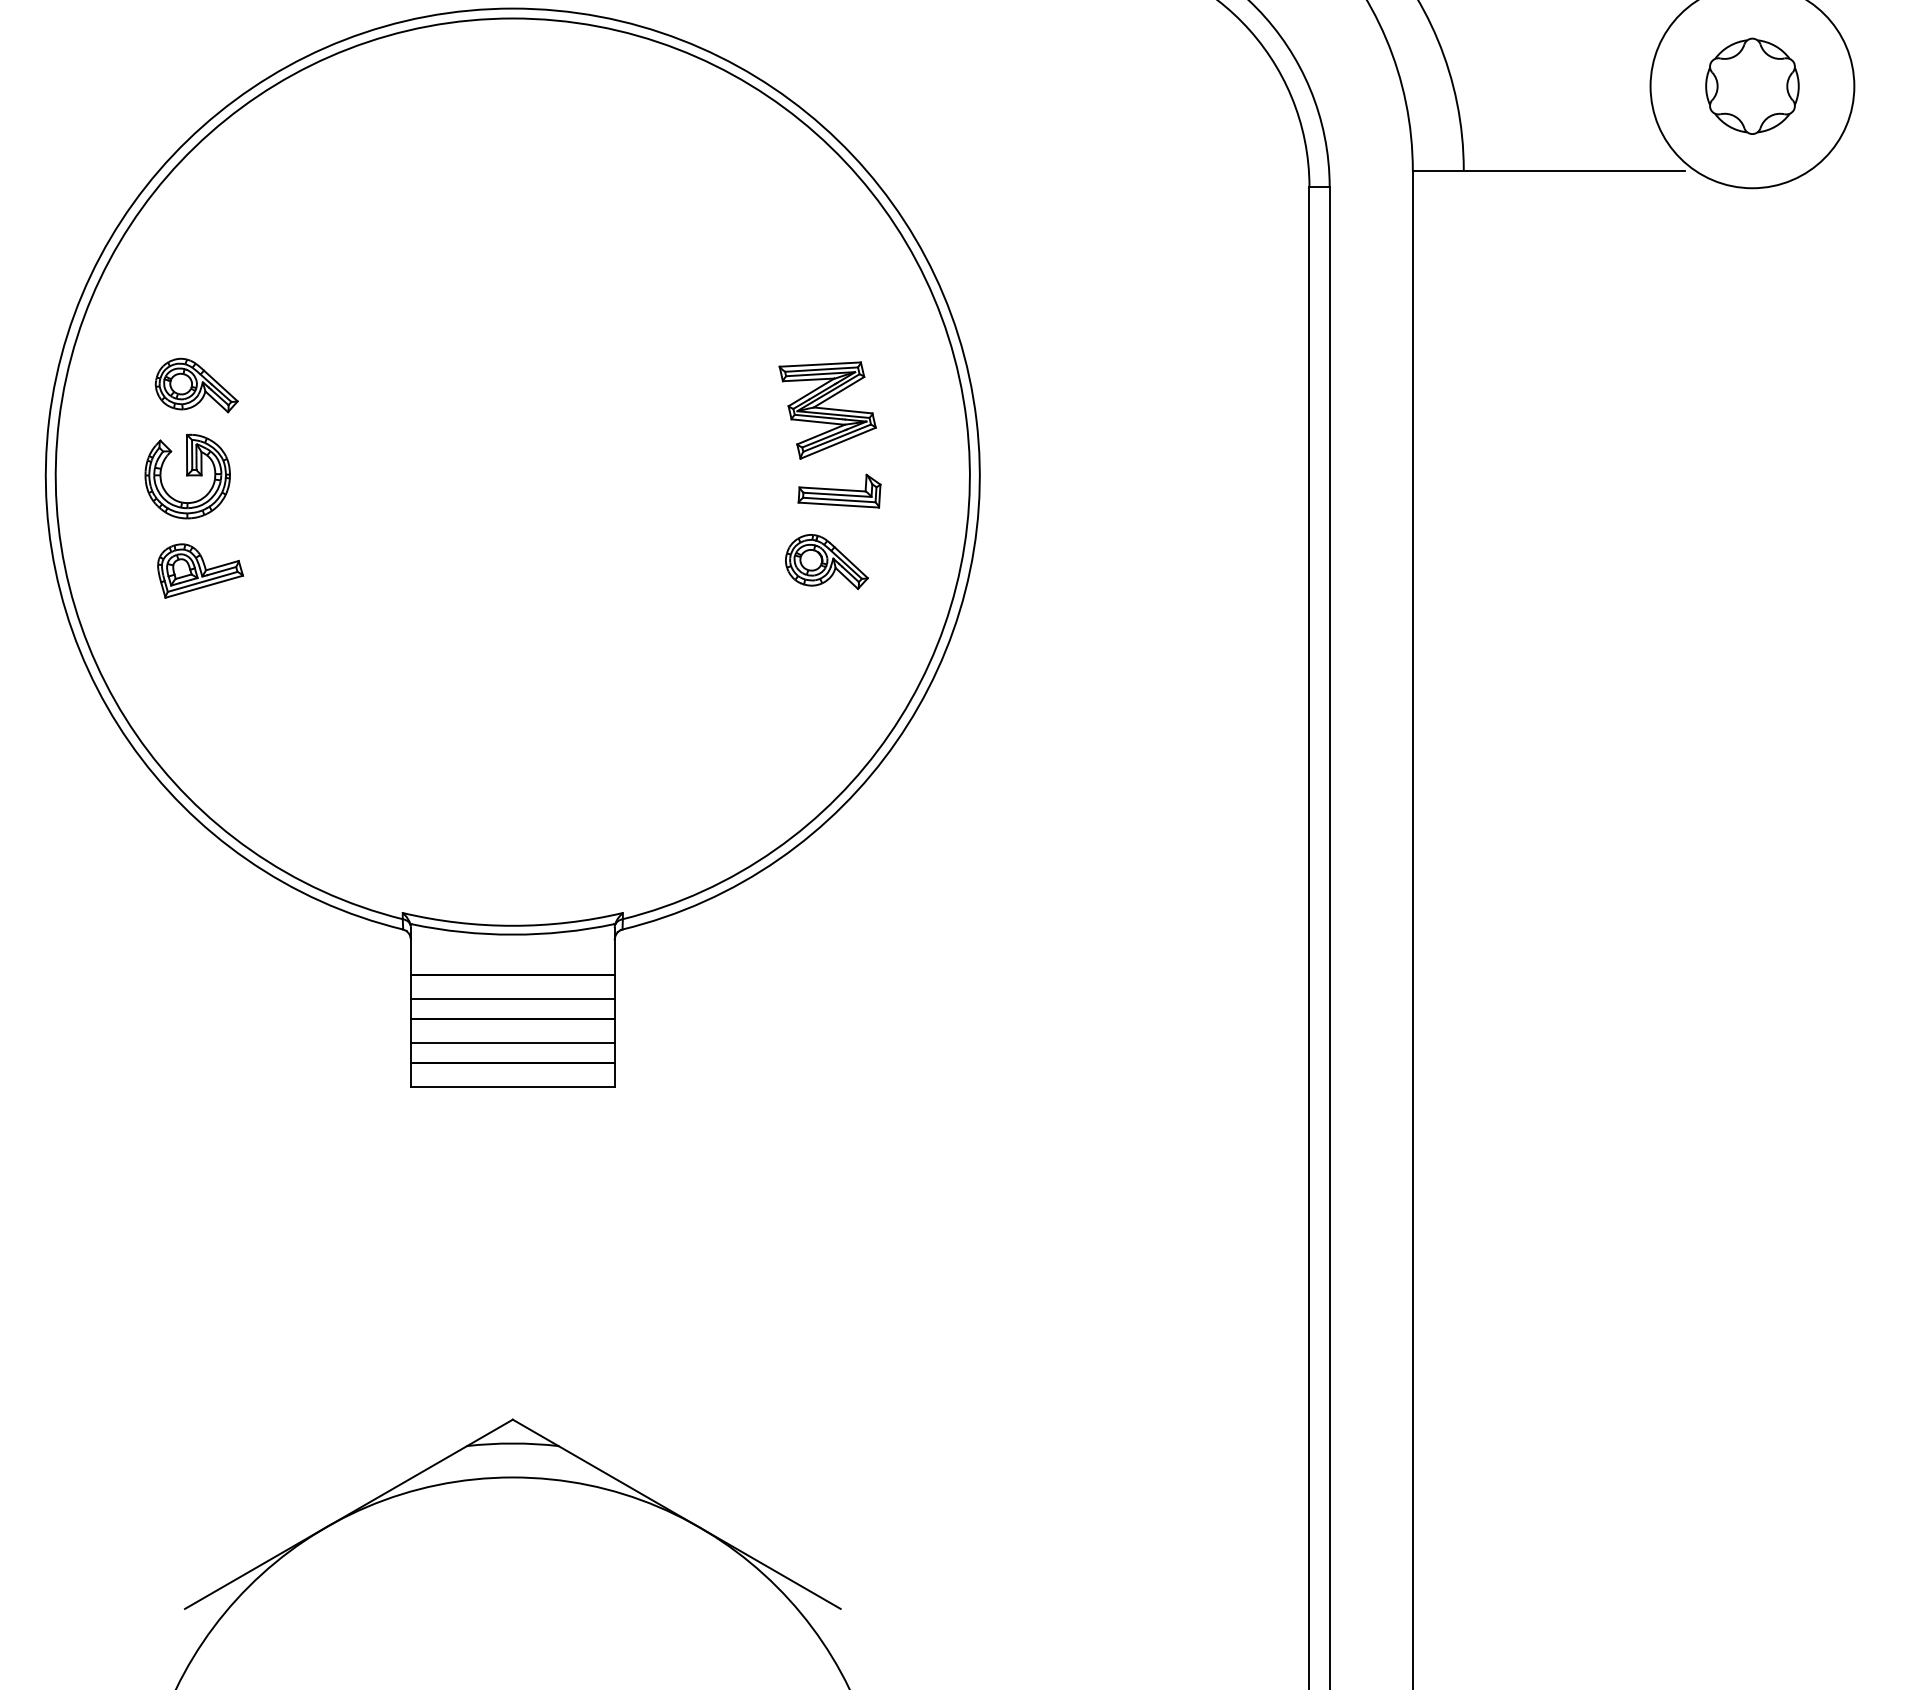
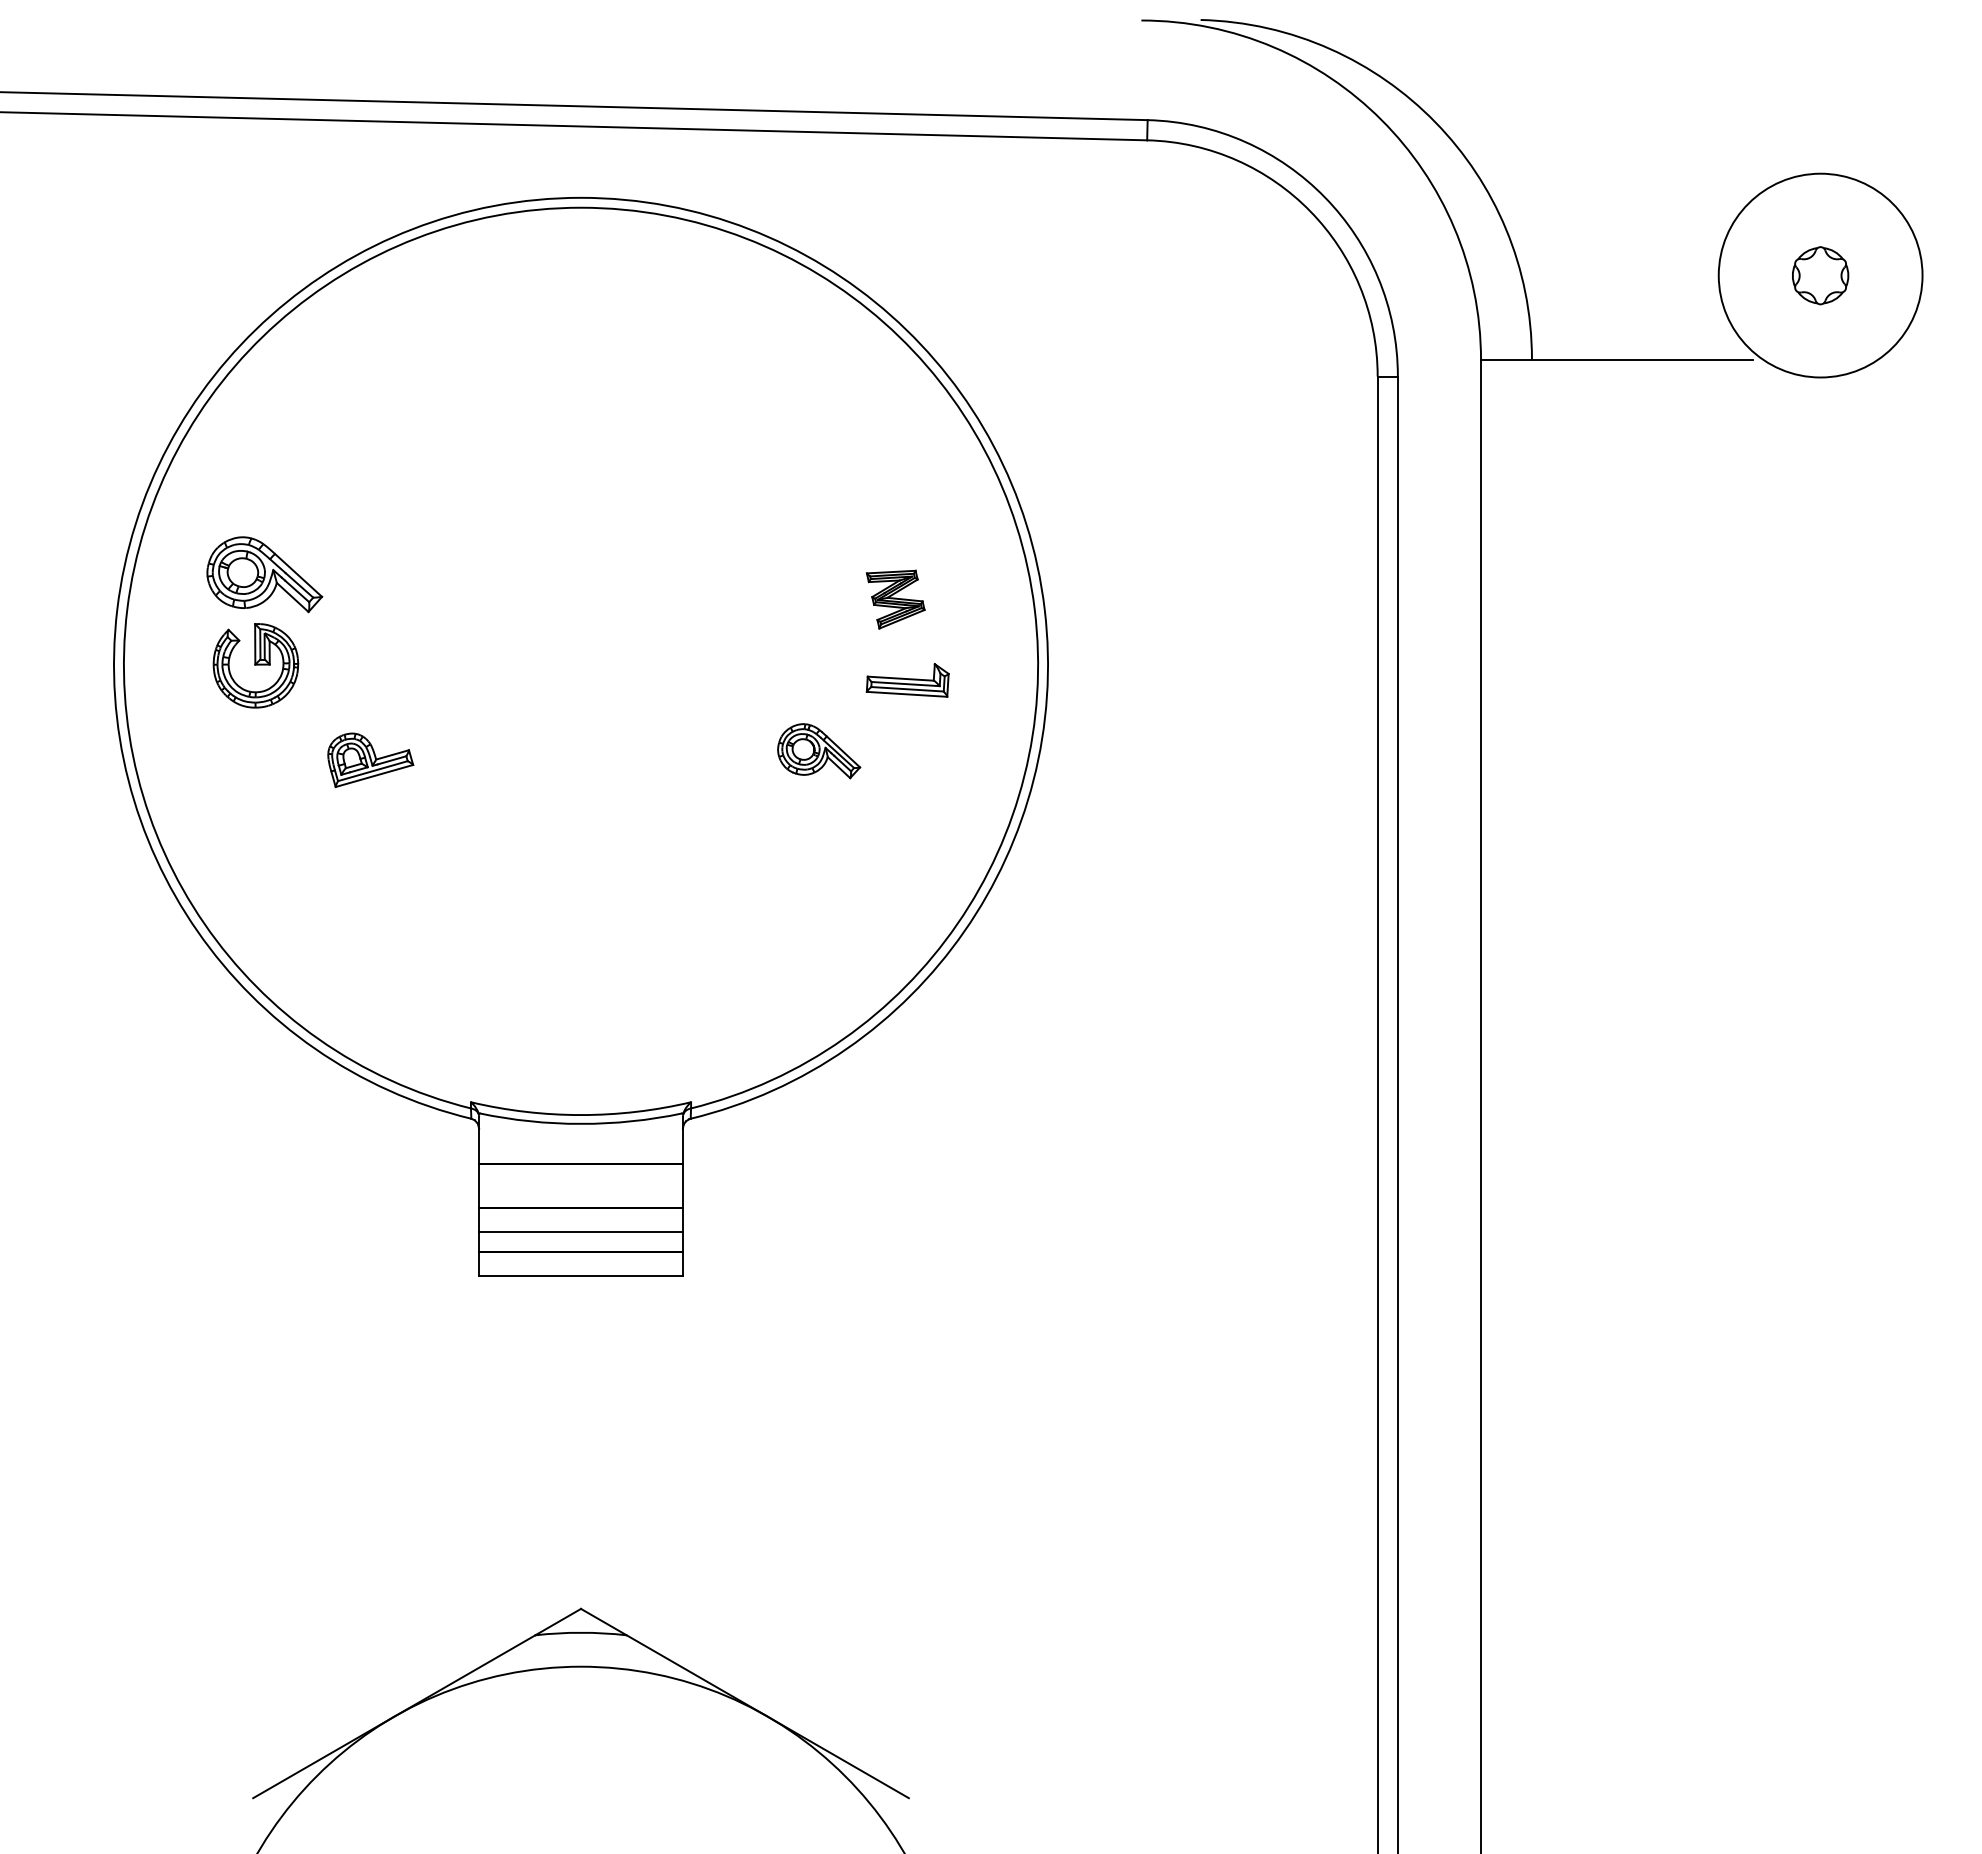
part: (1752, 86) -> (1820, 275), size x0.6
part: (197, 385) -> (265, 574), size x1.4
part: (827, 410) -> (895, 599), size x0.6
part: (827, 562) -> (819, 751), moved
part: (200, 571) -> (370, 760), moved
line: (512, 999) -> (580, 1188), removed

